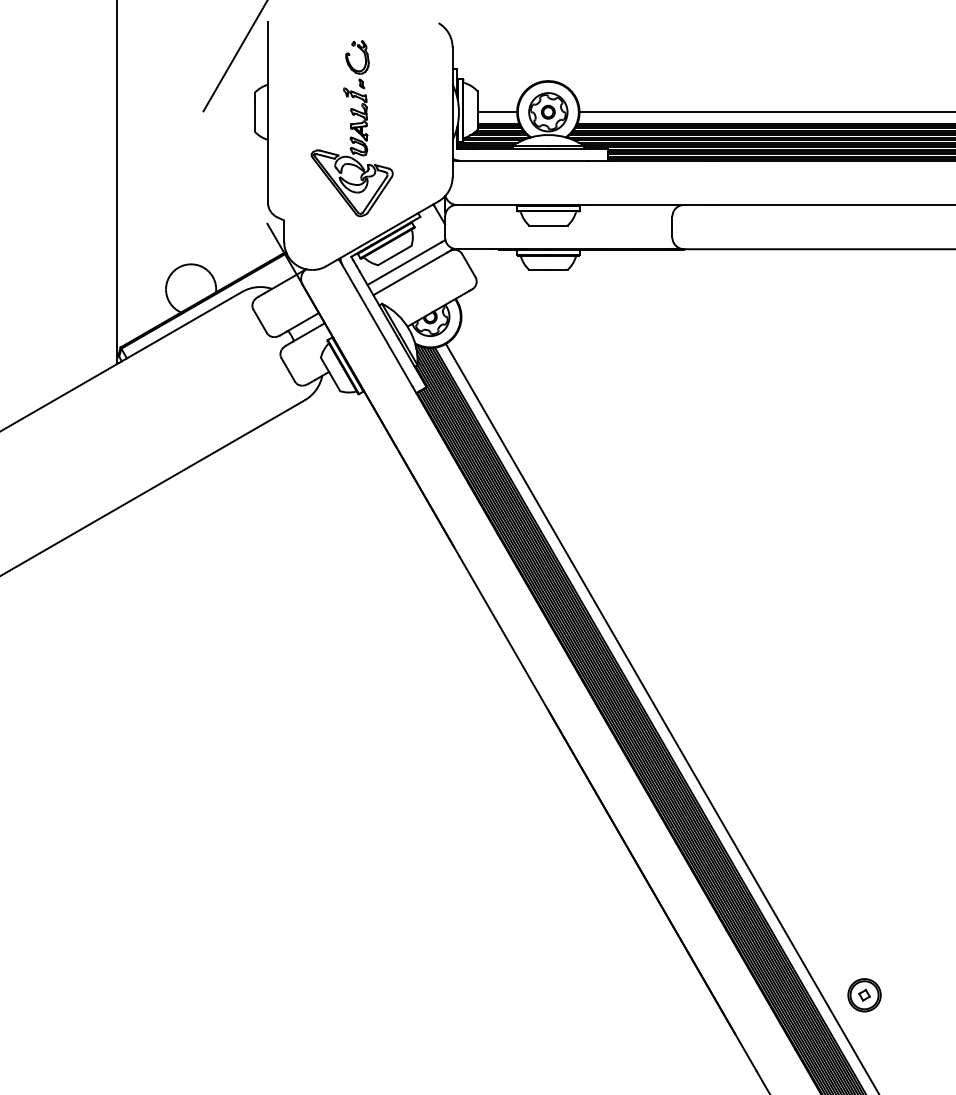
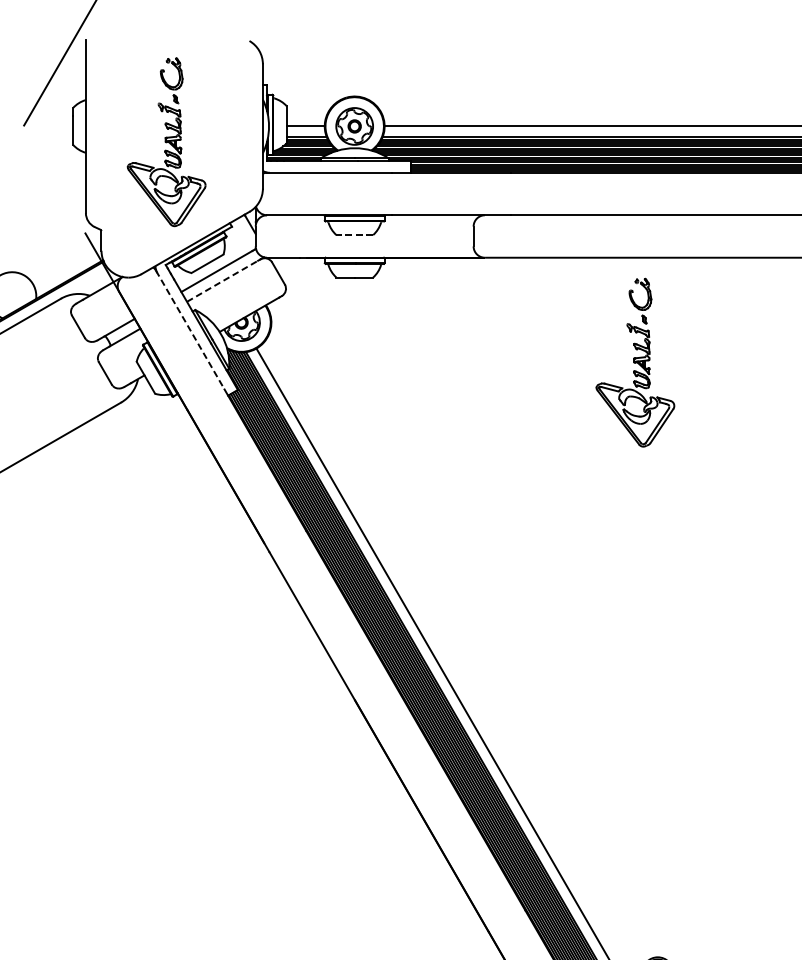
line: (547, 225) -> (353, 234), solid -> dashed
line: (410, 273) -> (222, 280), solid -> dashed
line: (376, 324) -> (189, 329), solid -> dashed
part: (840, 358) -> (634, 362), added

